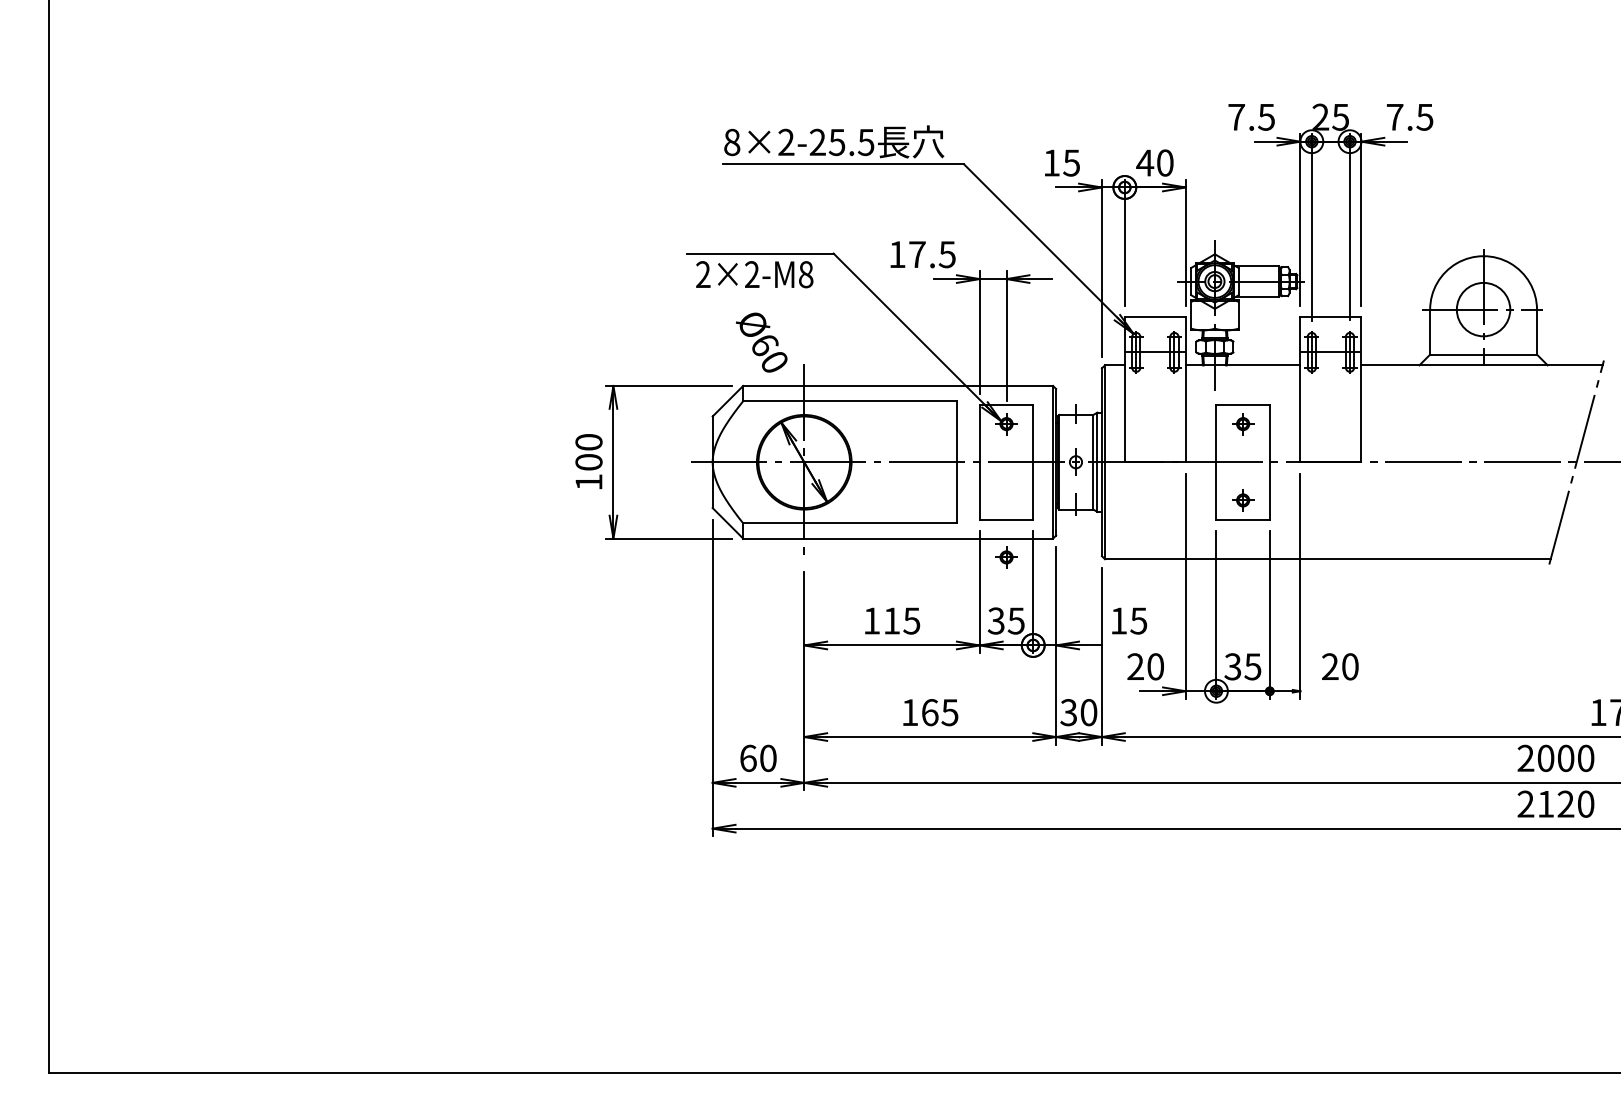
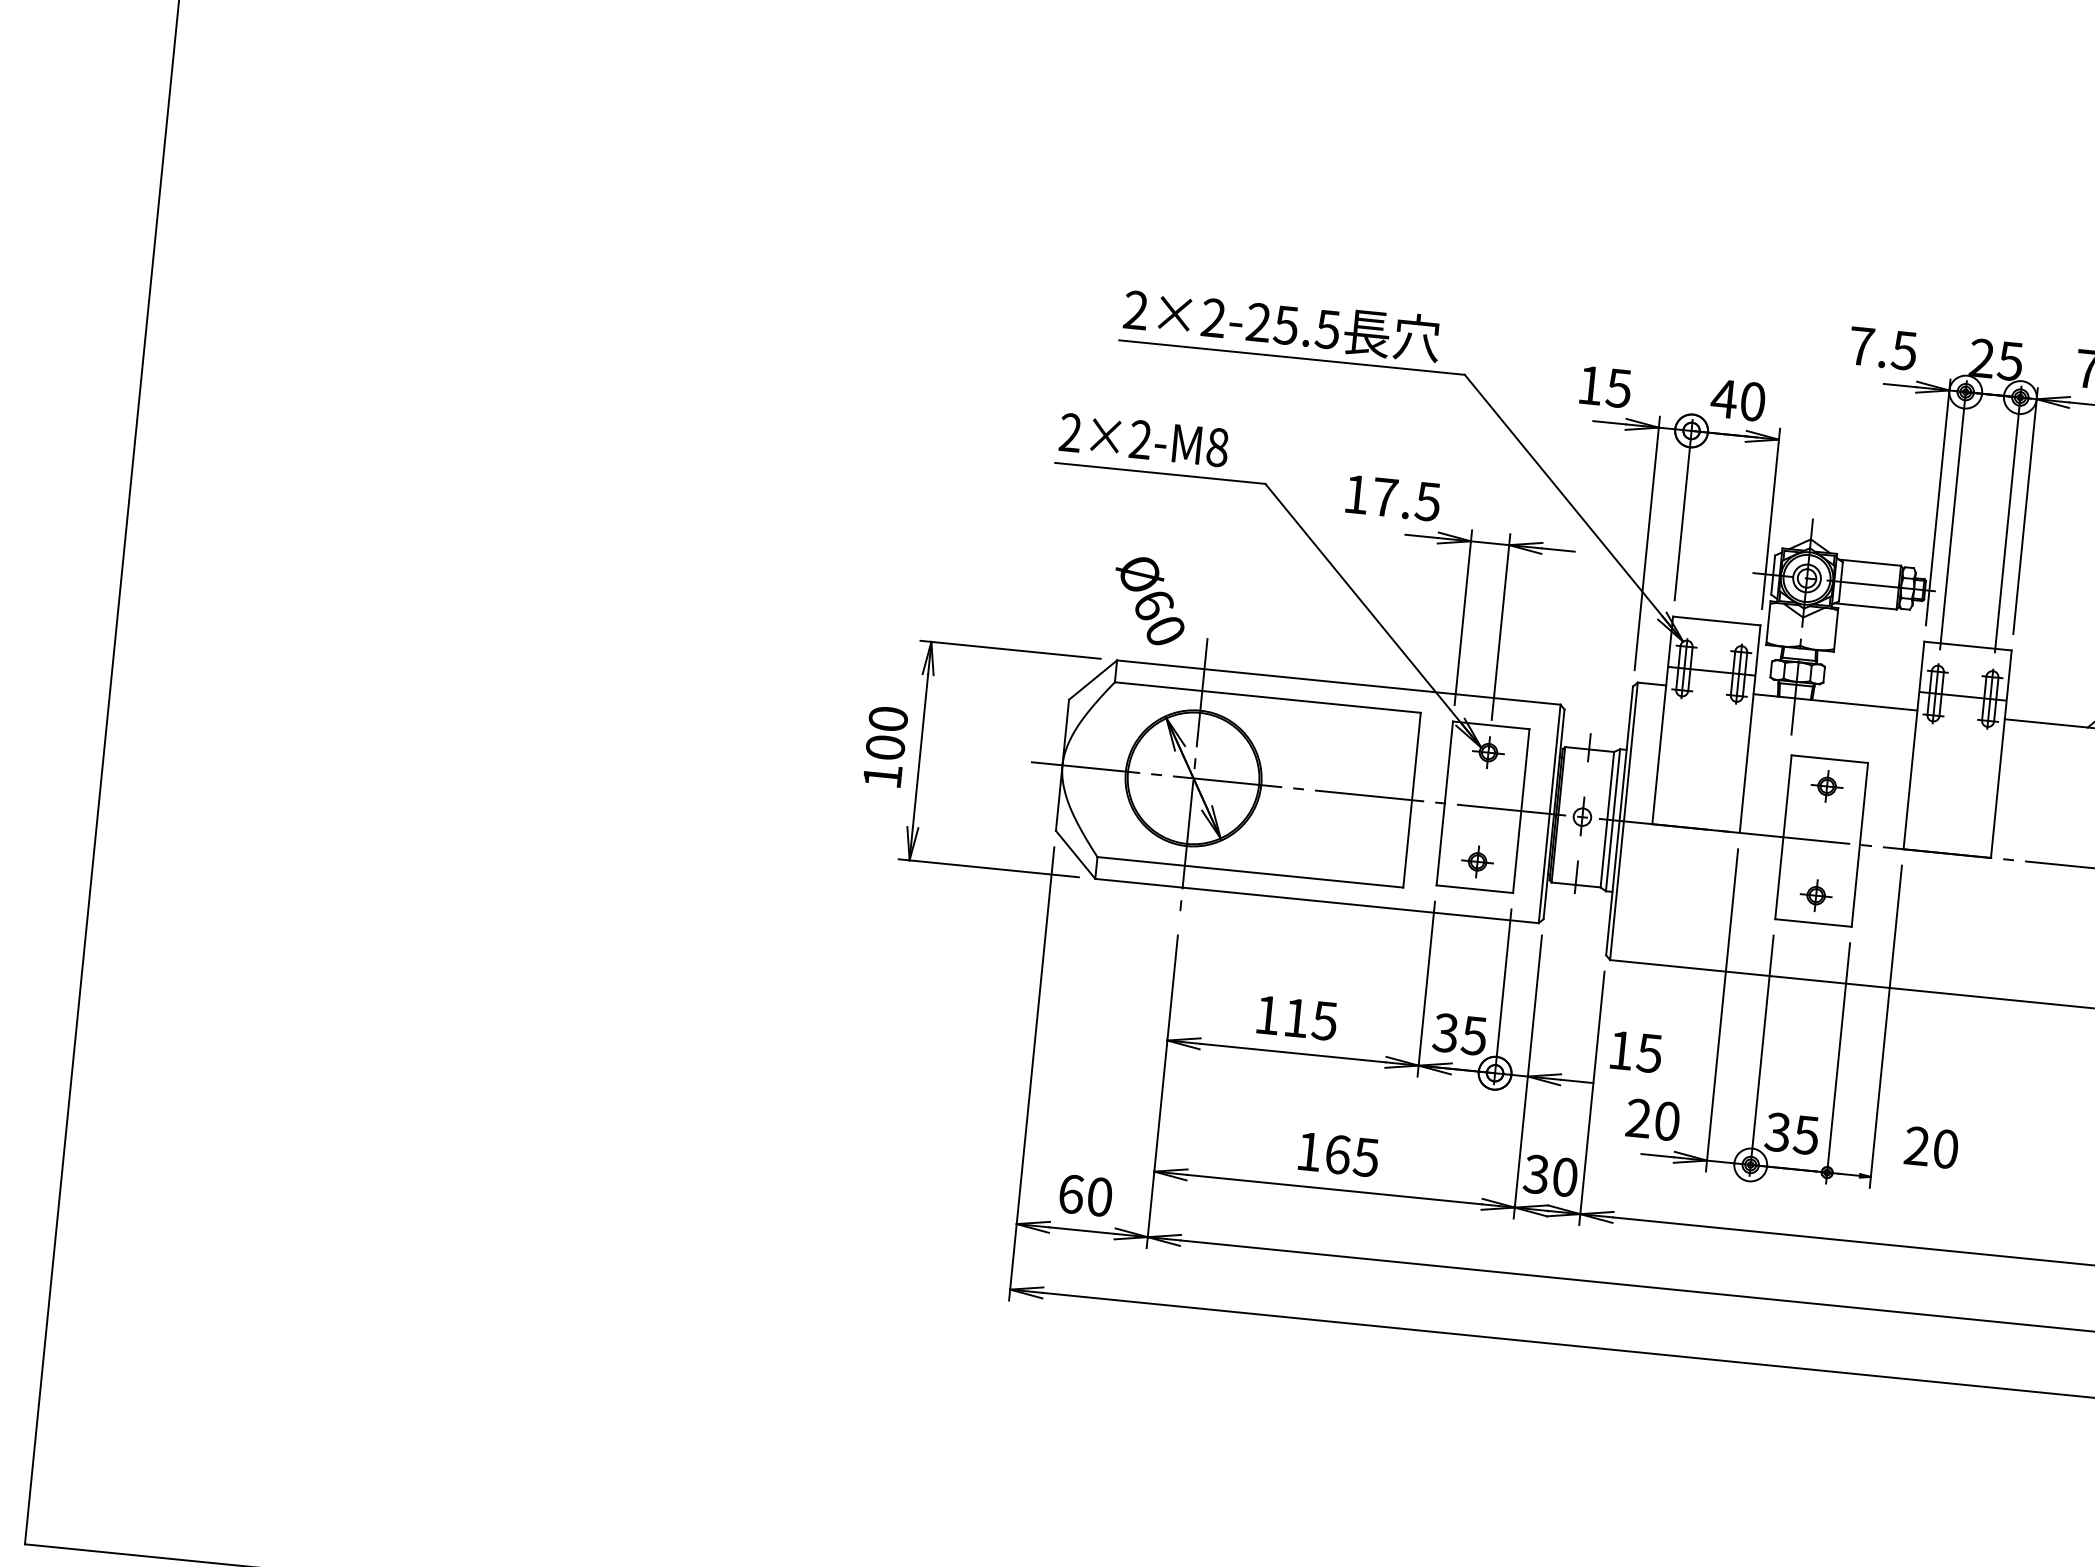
text: (732, 142) -> (1136, 310), 8×2-25.5 -> 2×2-25.5
text: (754, 274) -> (1143, 439), moved
part: (1006, 557) -> (1477, 861), moved

